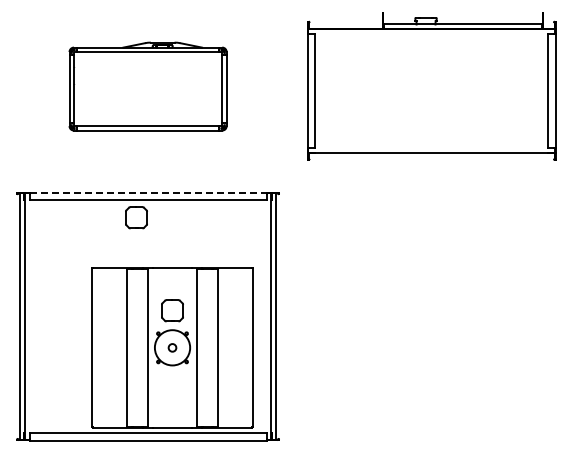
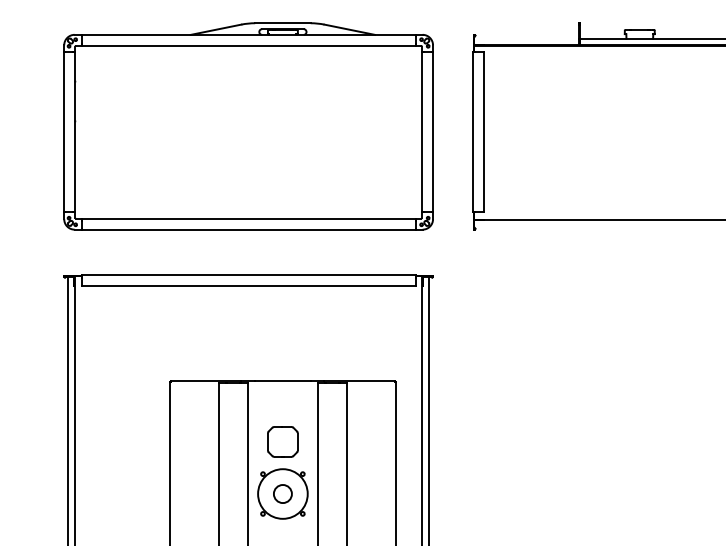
part: (147, 86) -> (247, 126), size x1.67
line: (148, 192) -> (249, 275), dashed -> solid
part: (136, 217) -> (232, 310), removed
circle: (172, 347) -> (282, 493), size x1.67

